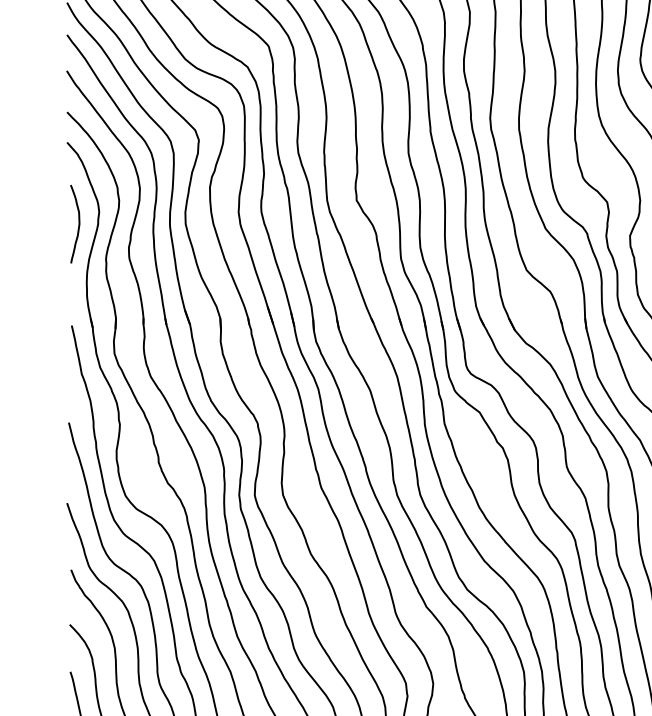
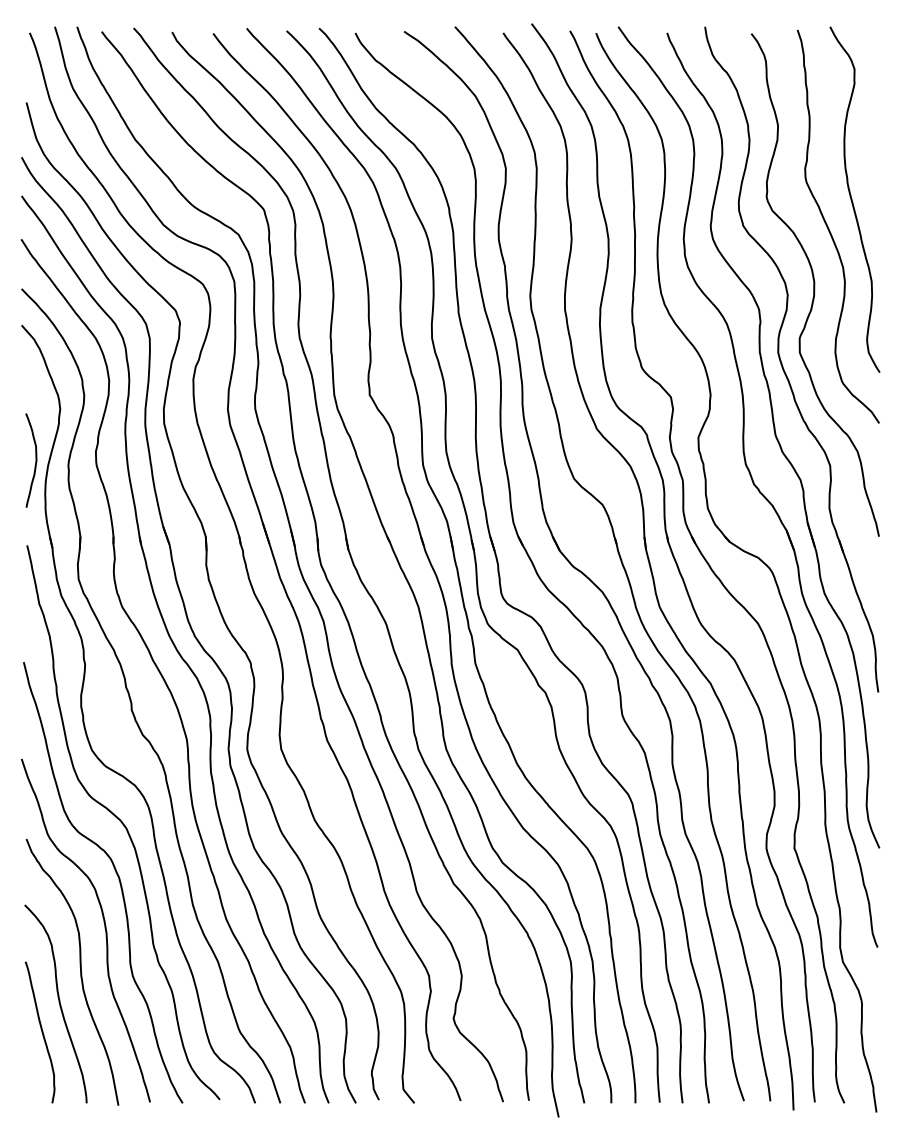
curve: (78, 224) -> (35, 460), moved

